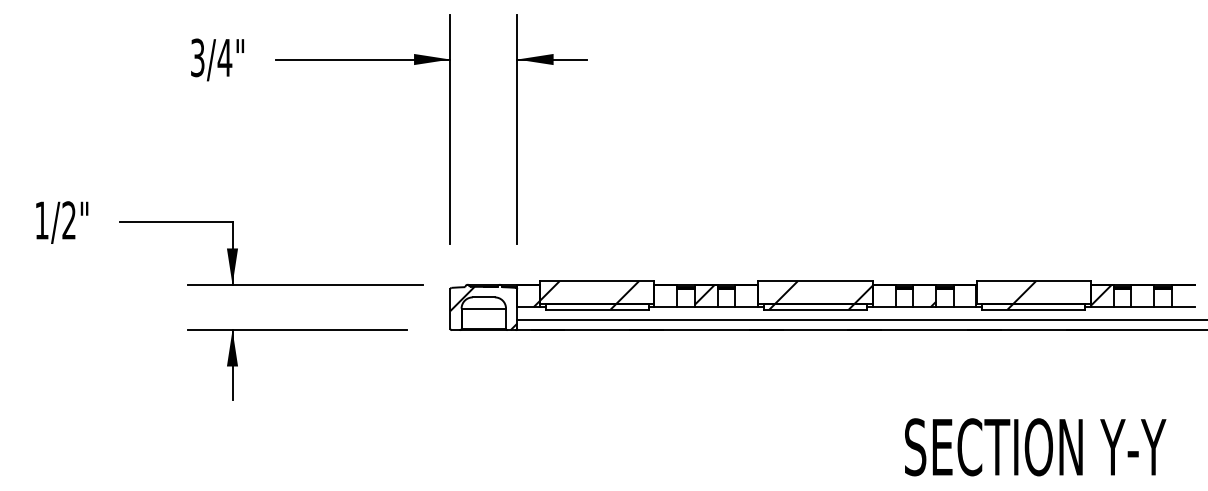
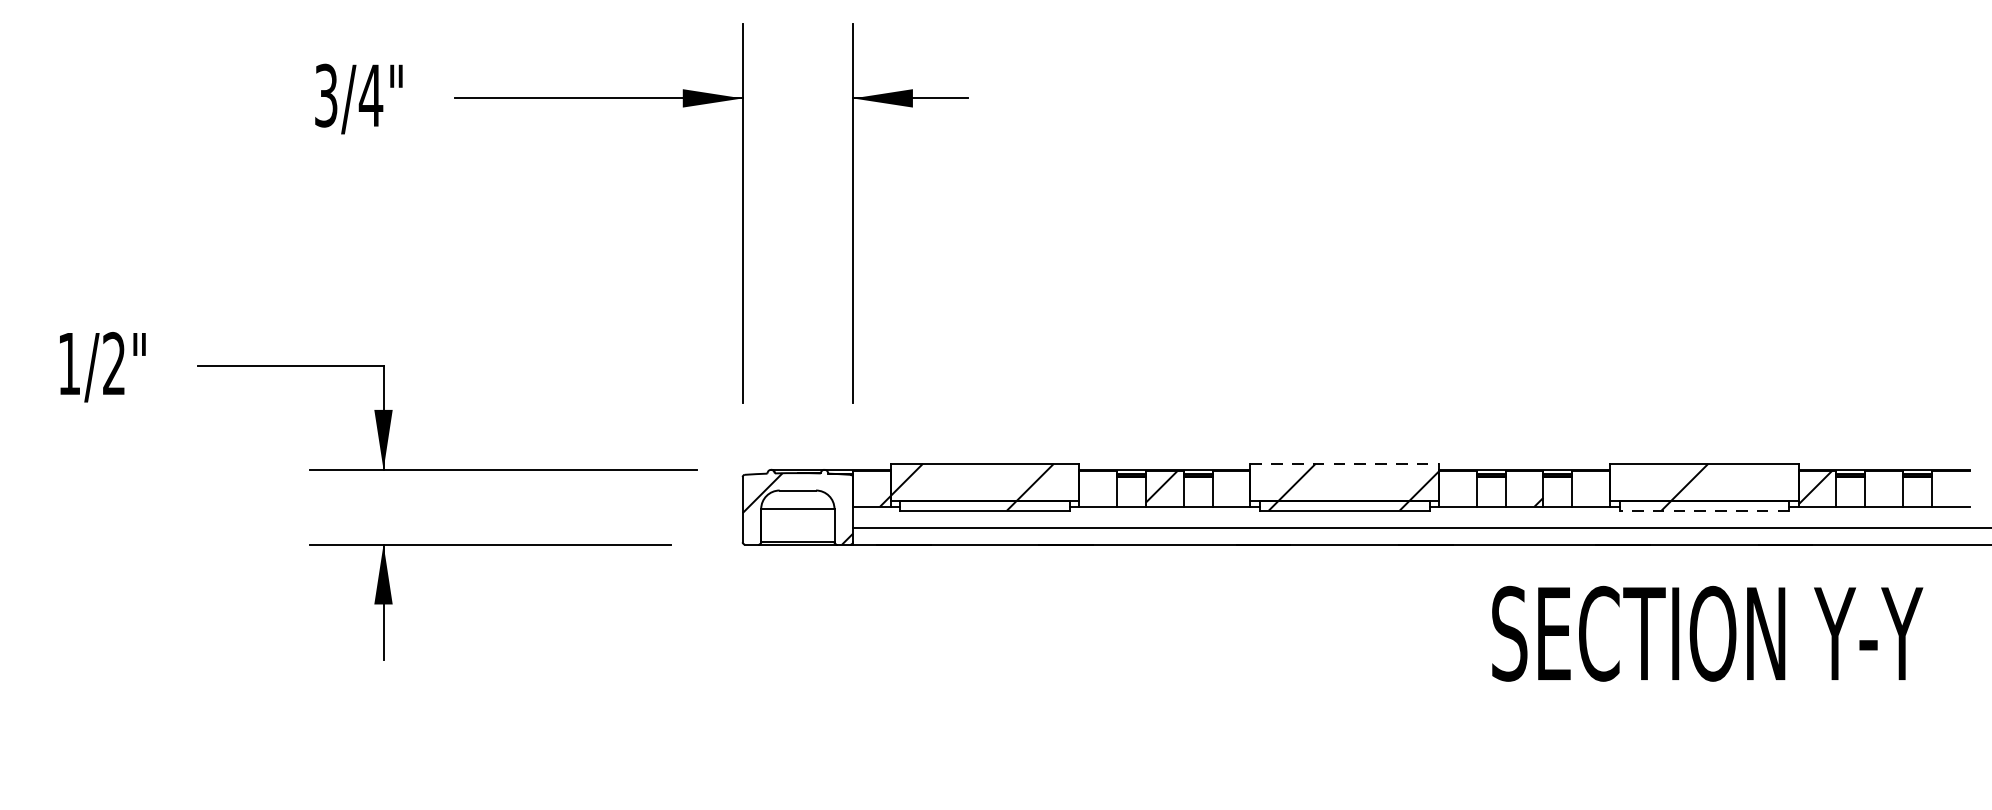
line: (816, 281) -> (1346, 464), solid -> dashed
line: (1033, 309) -> (1704, 510), solid -> dashed
text: (1035, 447) -> (1707, 634), moved

